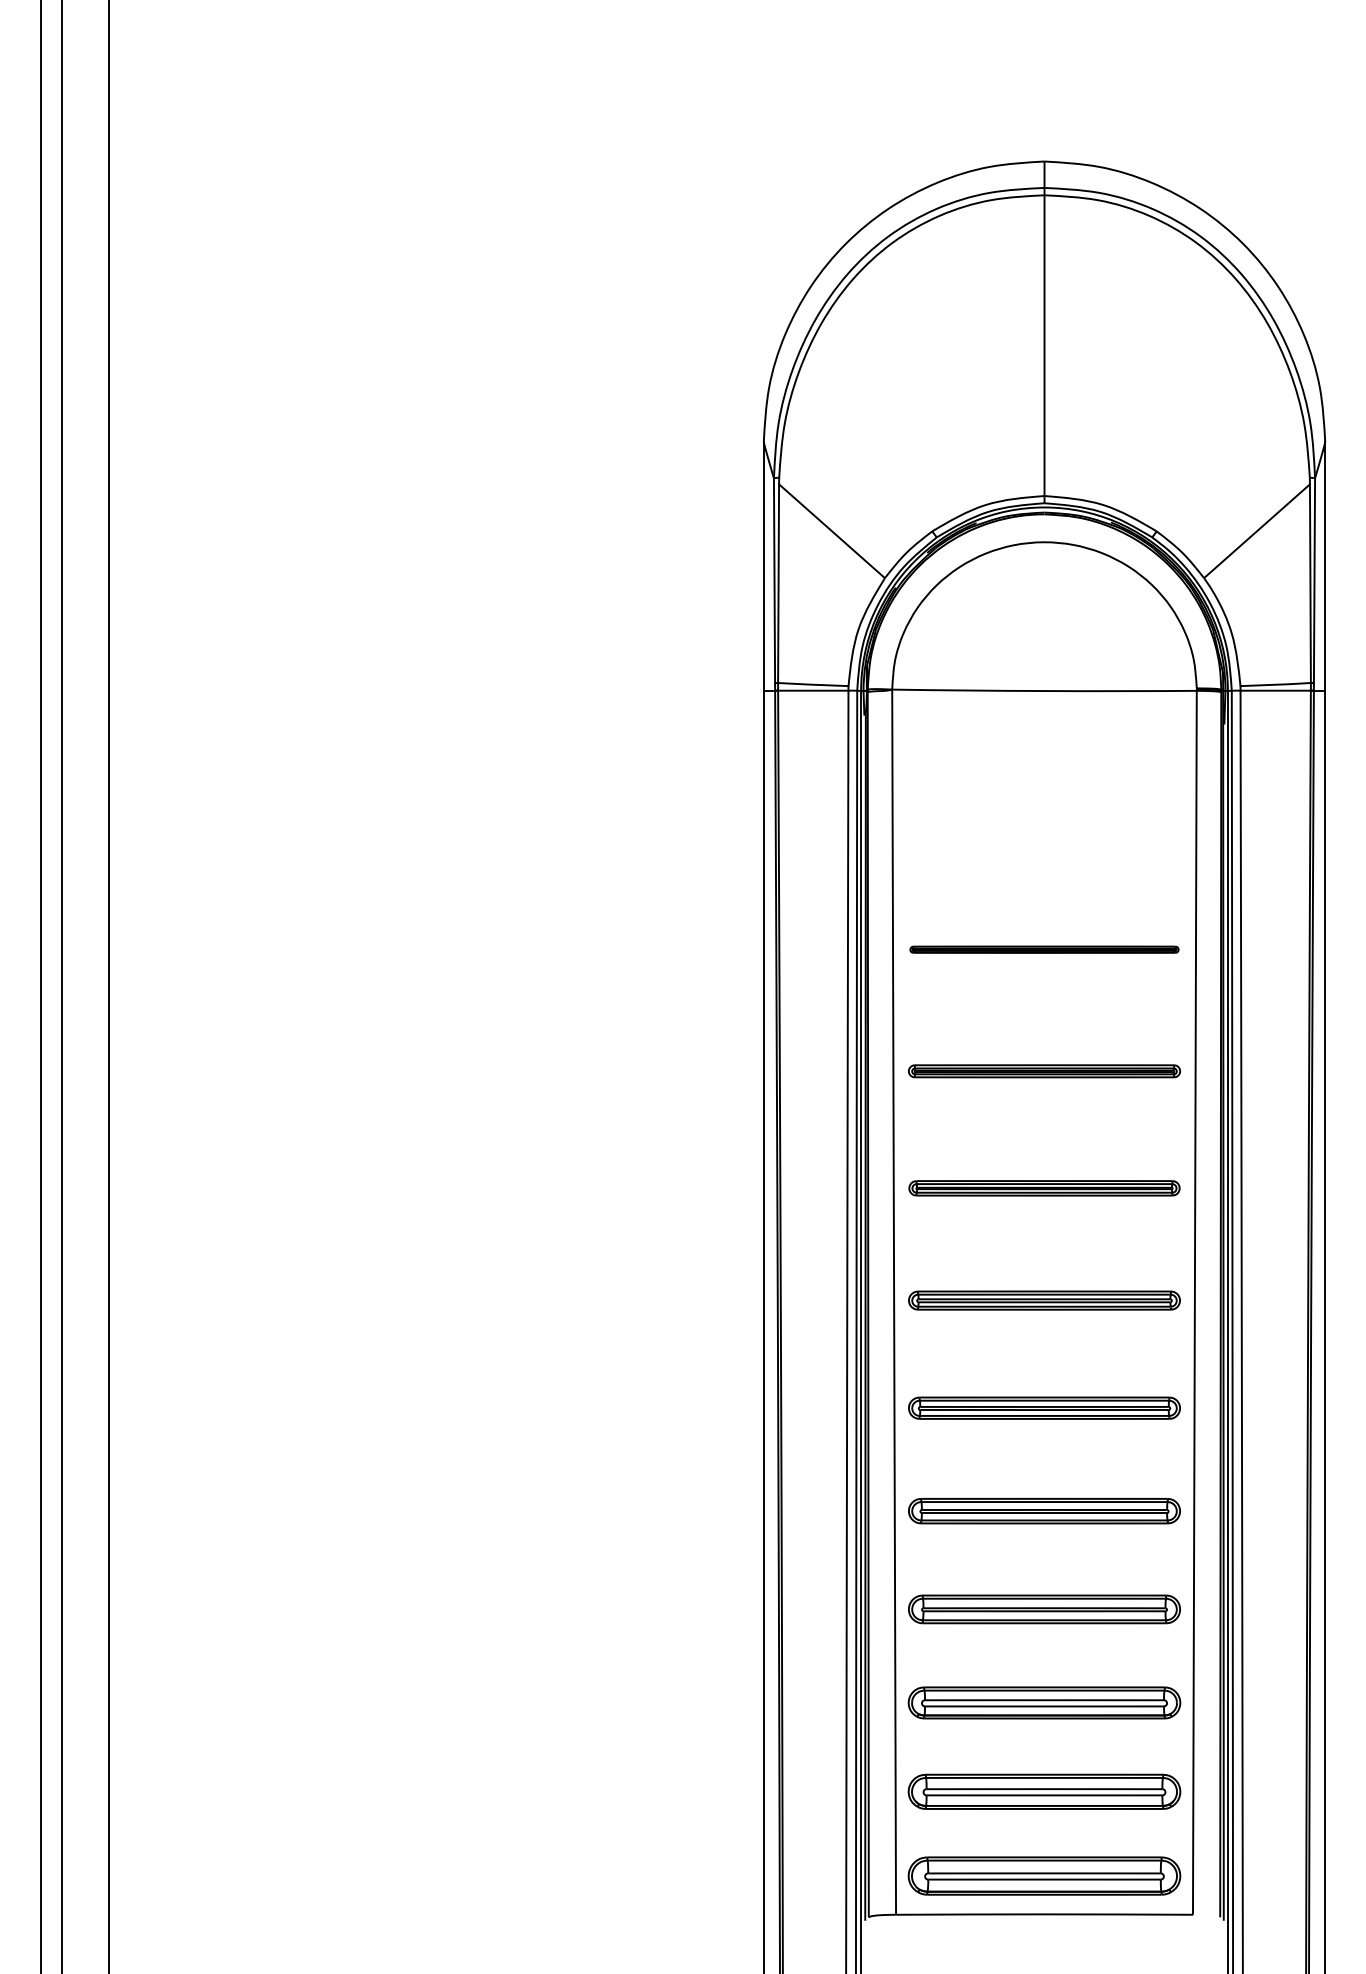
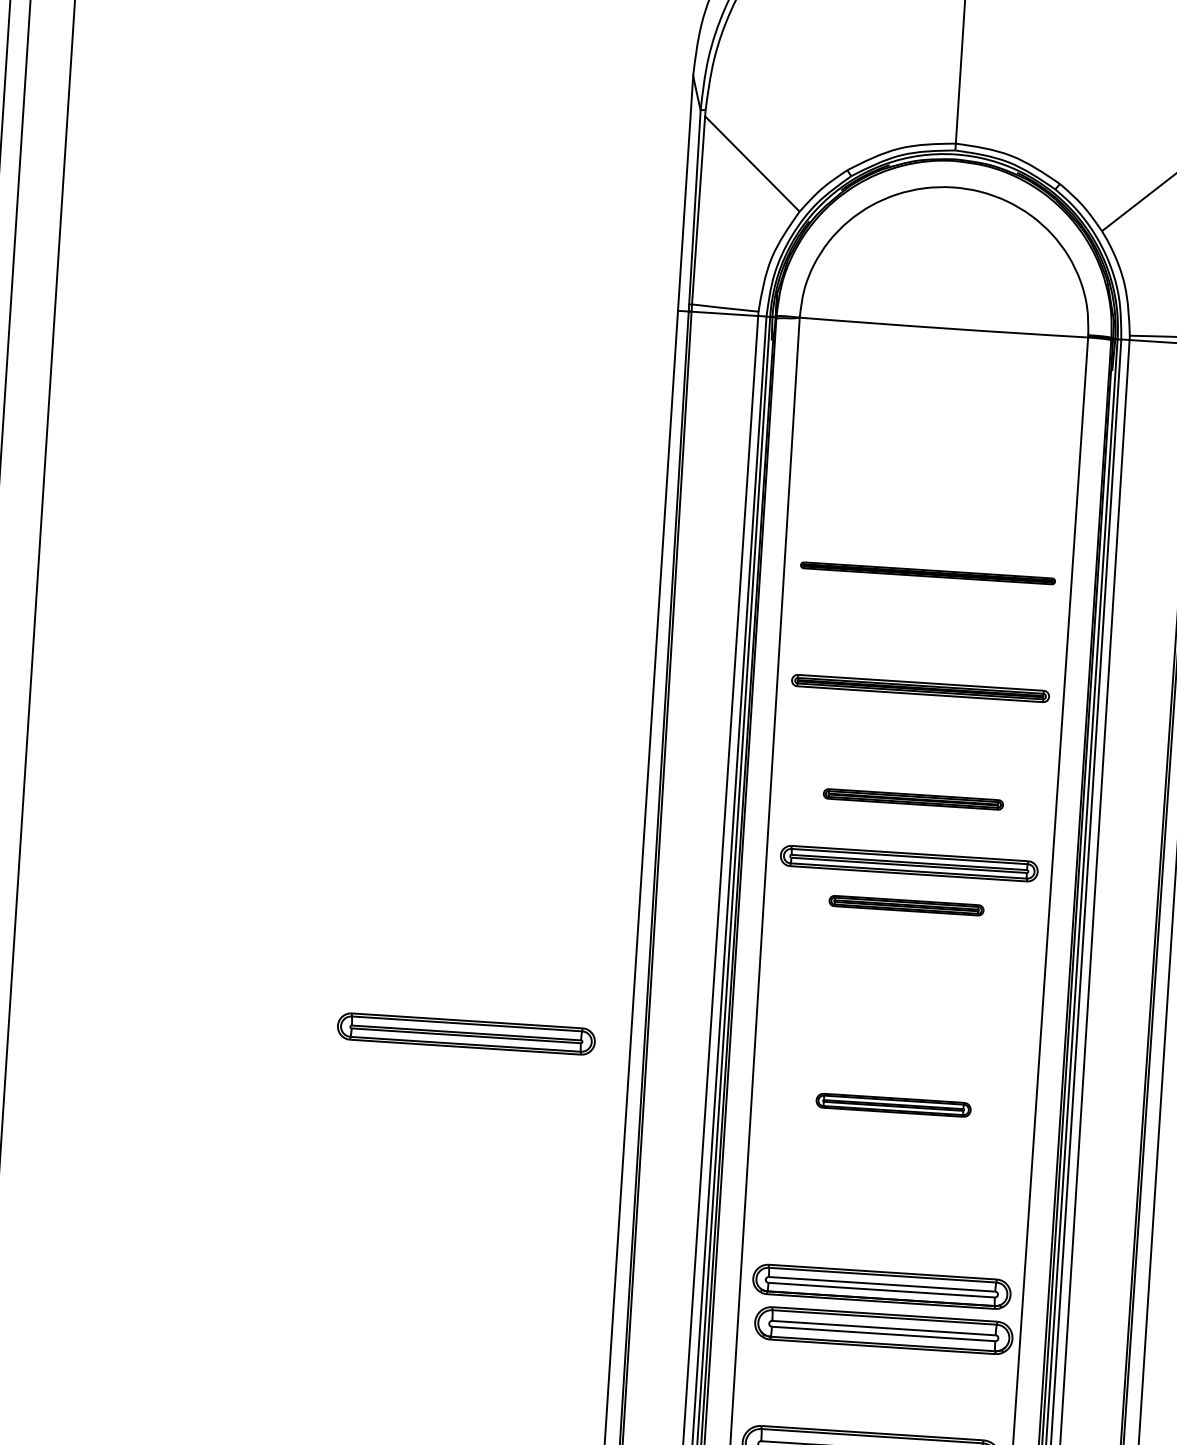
part: (1044, 1188) -> (913, 799), size x0.7
part: (1044, 1300) -> (906, 905), size x0.6
part: (1044, 1407) -> (909, 863), moved
part: (1044, 1511) -> (893, 1105), size x0.6
part: (1044, 1609) -> (466, 1034), moved
part: (1044, 1791) -> (883, 1330), moved

